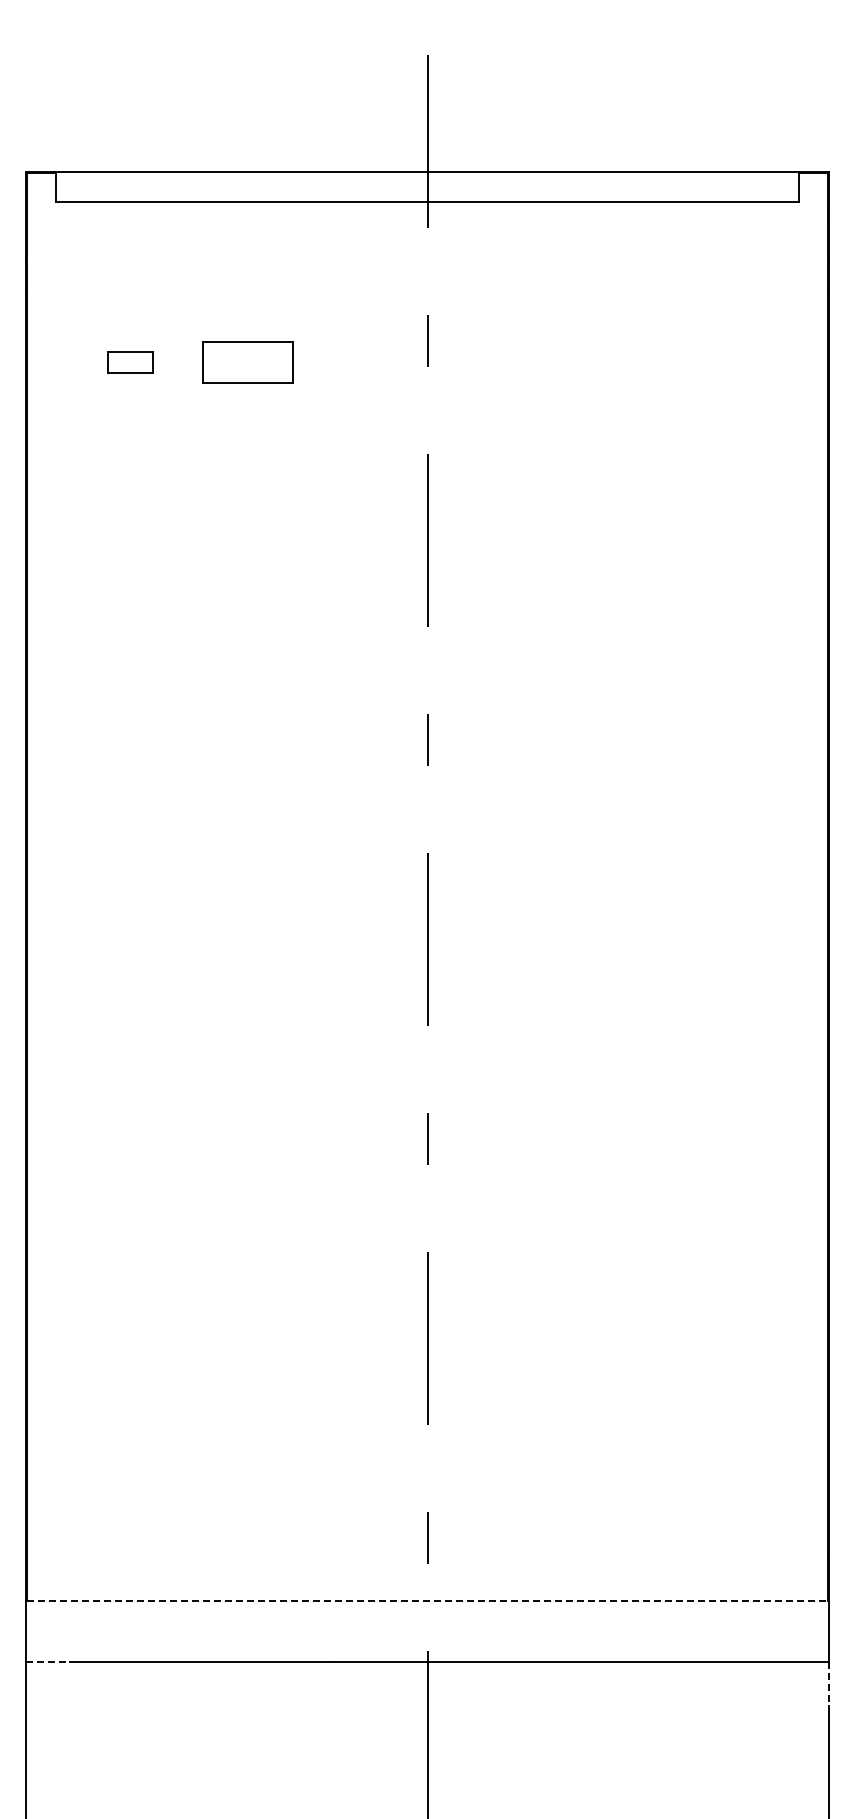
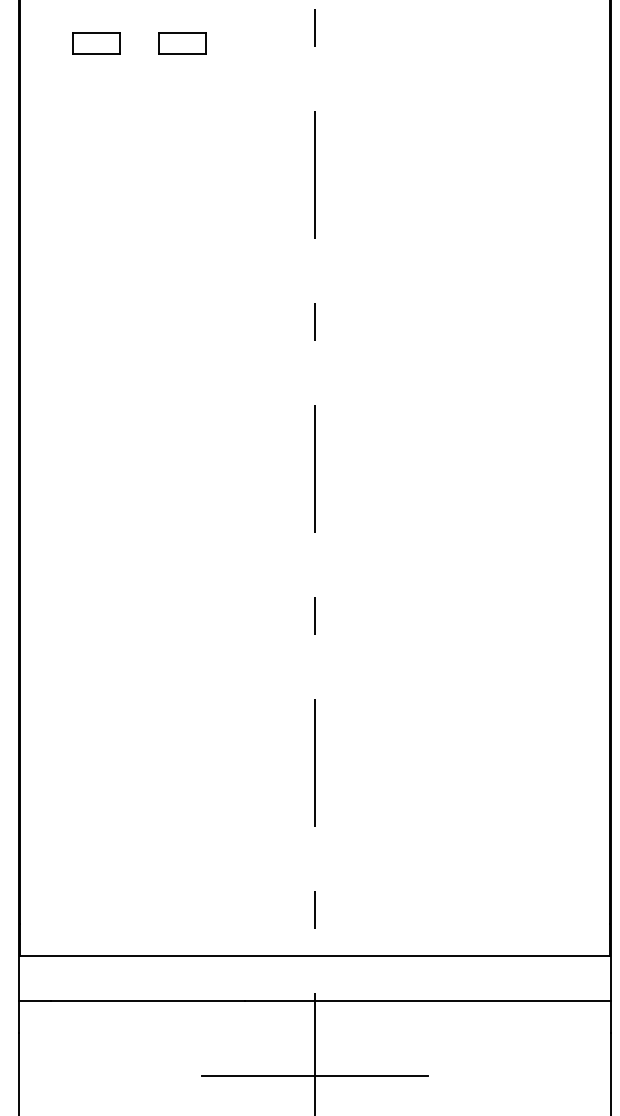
part: (130, 362) -> (96, 43), size x1.43
part: (247, 362) -> (182, 43), size x0.71
line: (427, 1600) -> (314, 955), dashed -> solid
line: (47, 1662) -> (35, 1001), dashed -> solid
line: (829, 1684) -> (610, 1017), dashed -> solid
line: (427, 1764) -> (314, 1076), added

